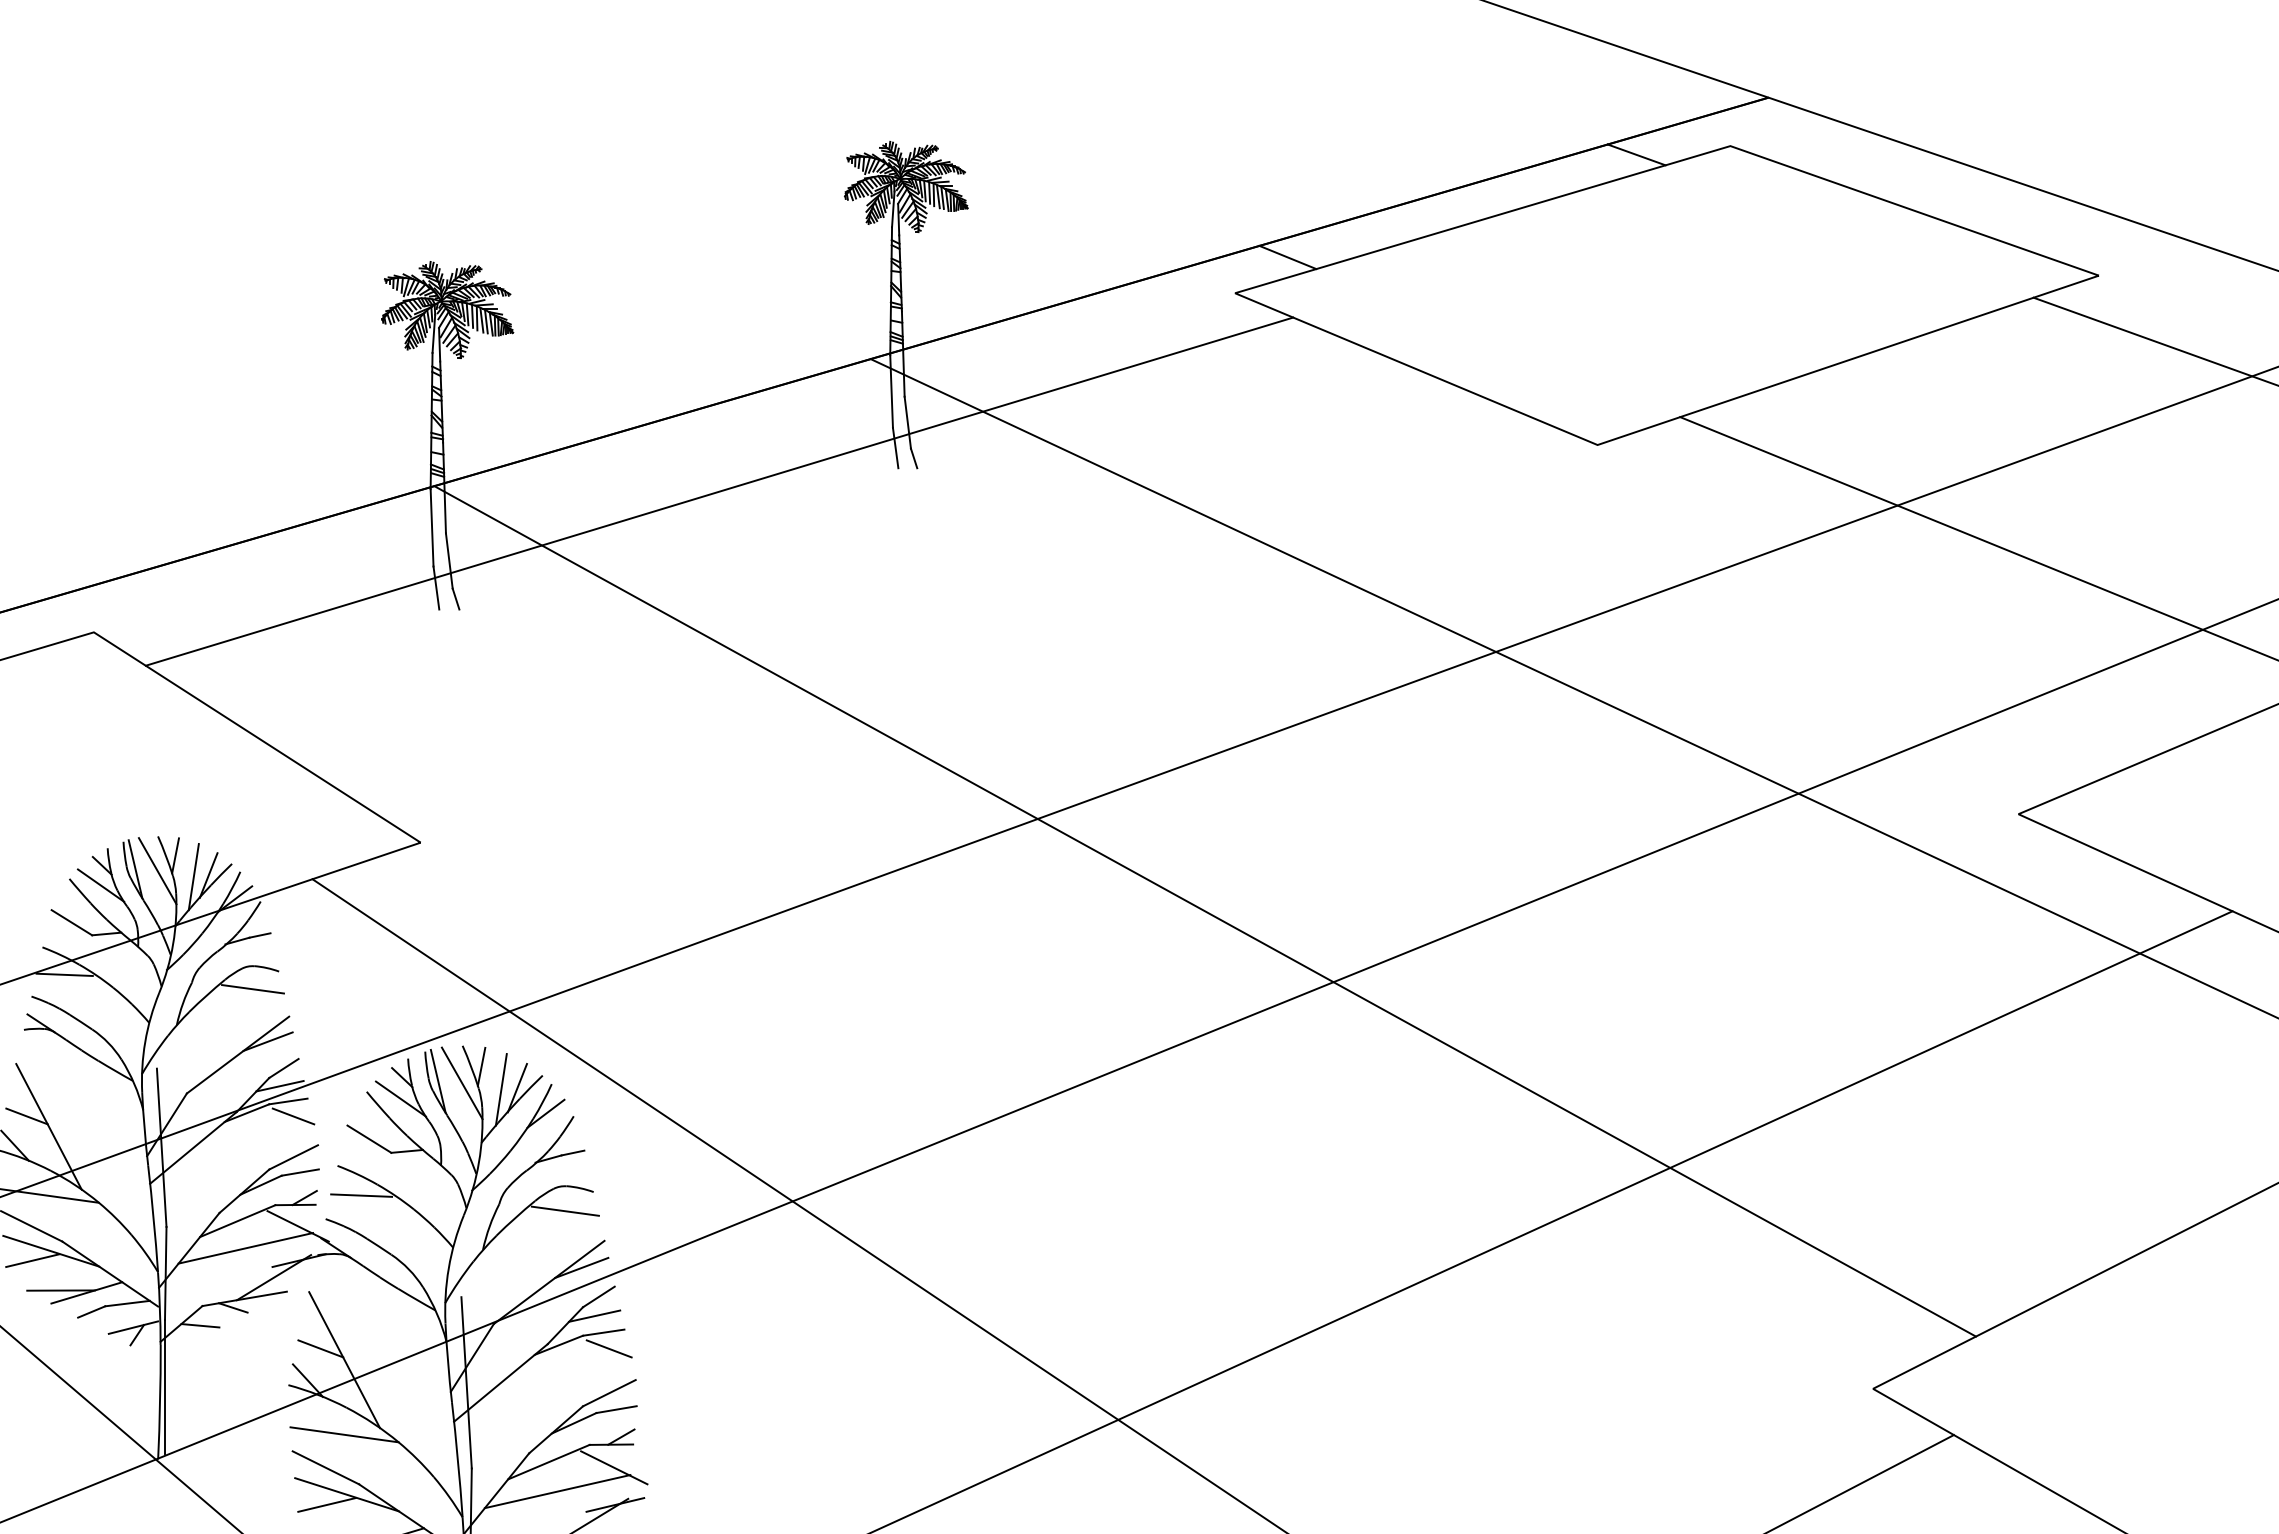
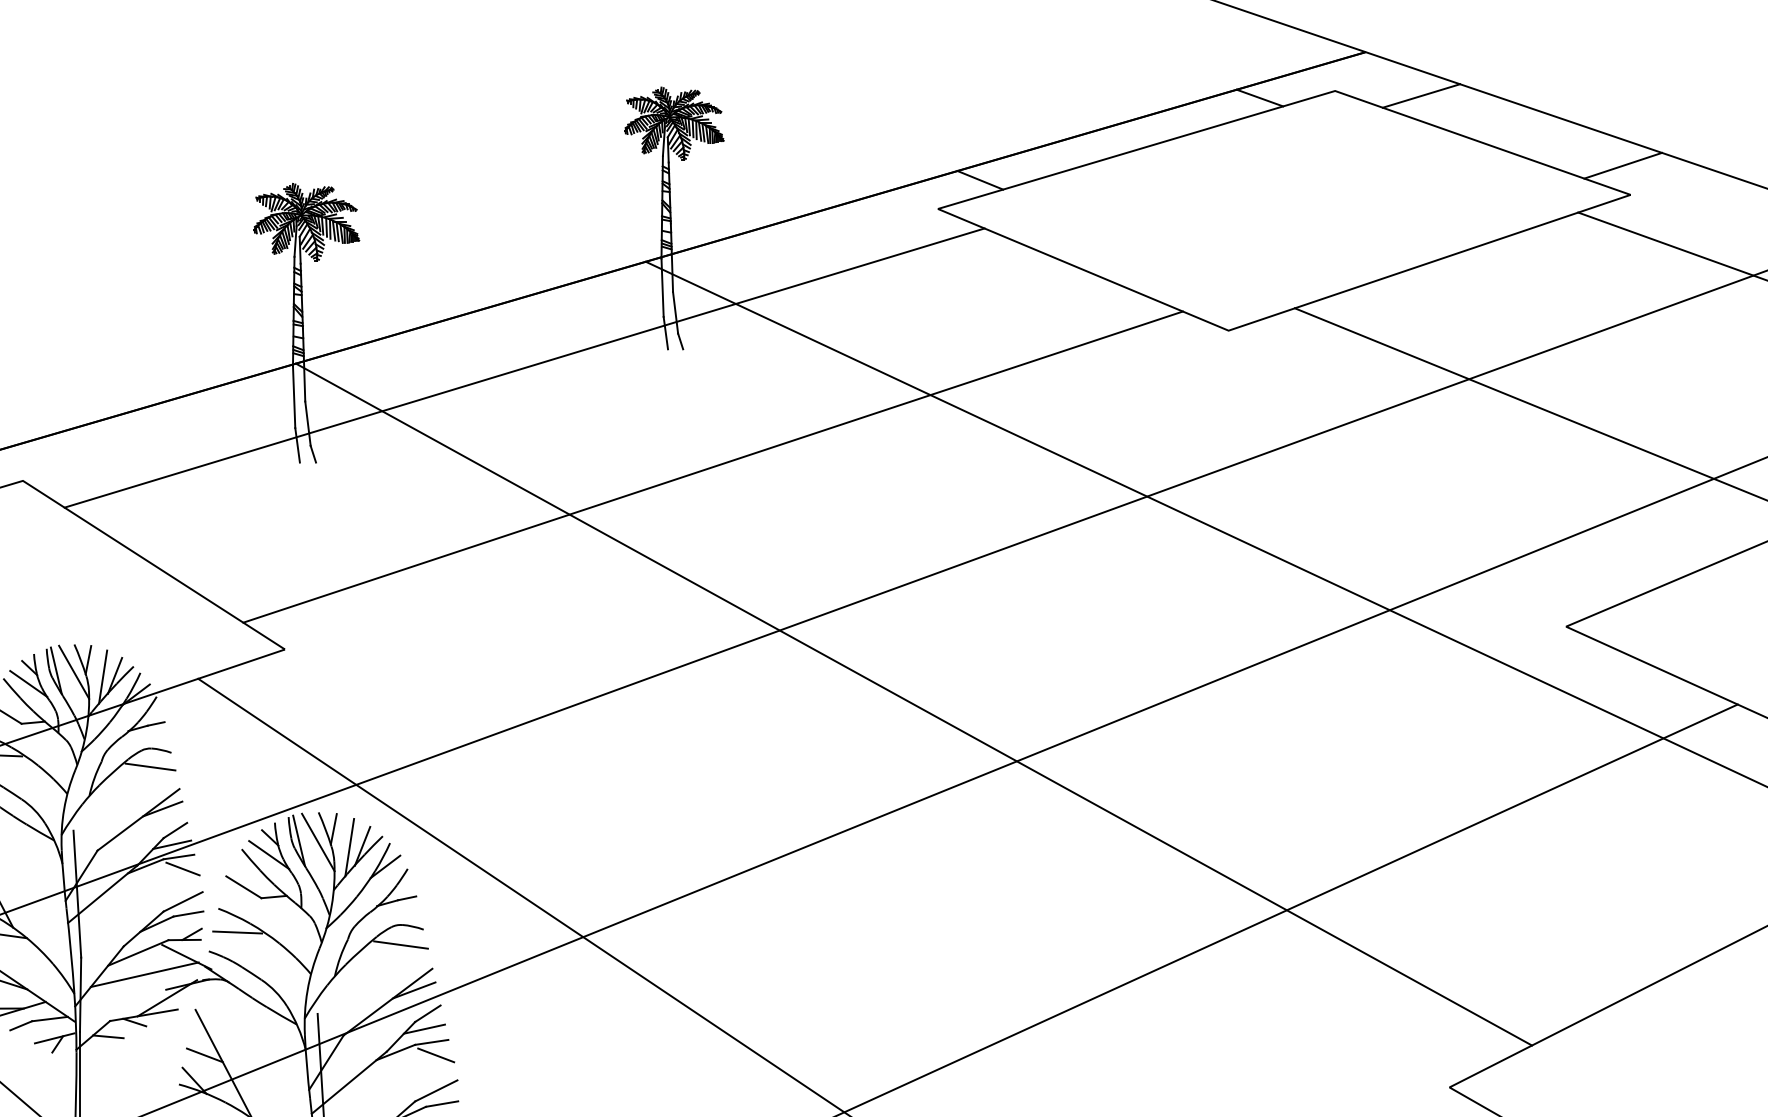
line: (1837, 151) -> (1421, 95), added
line: (2089, 239) -> (1623, 165), added
line: (954, 615) -> (713, 467), added

